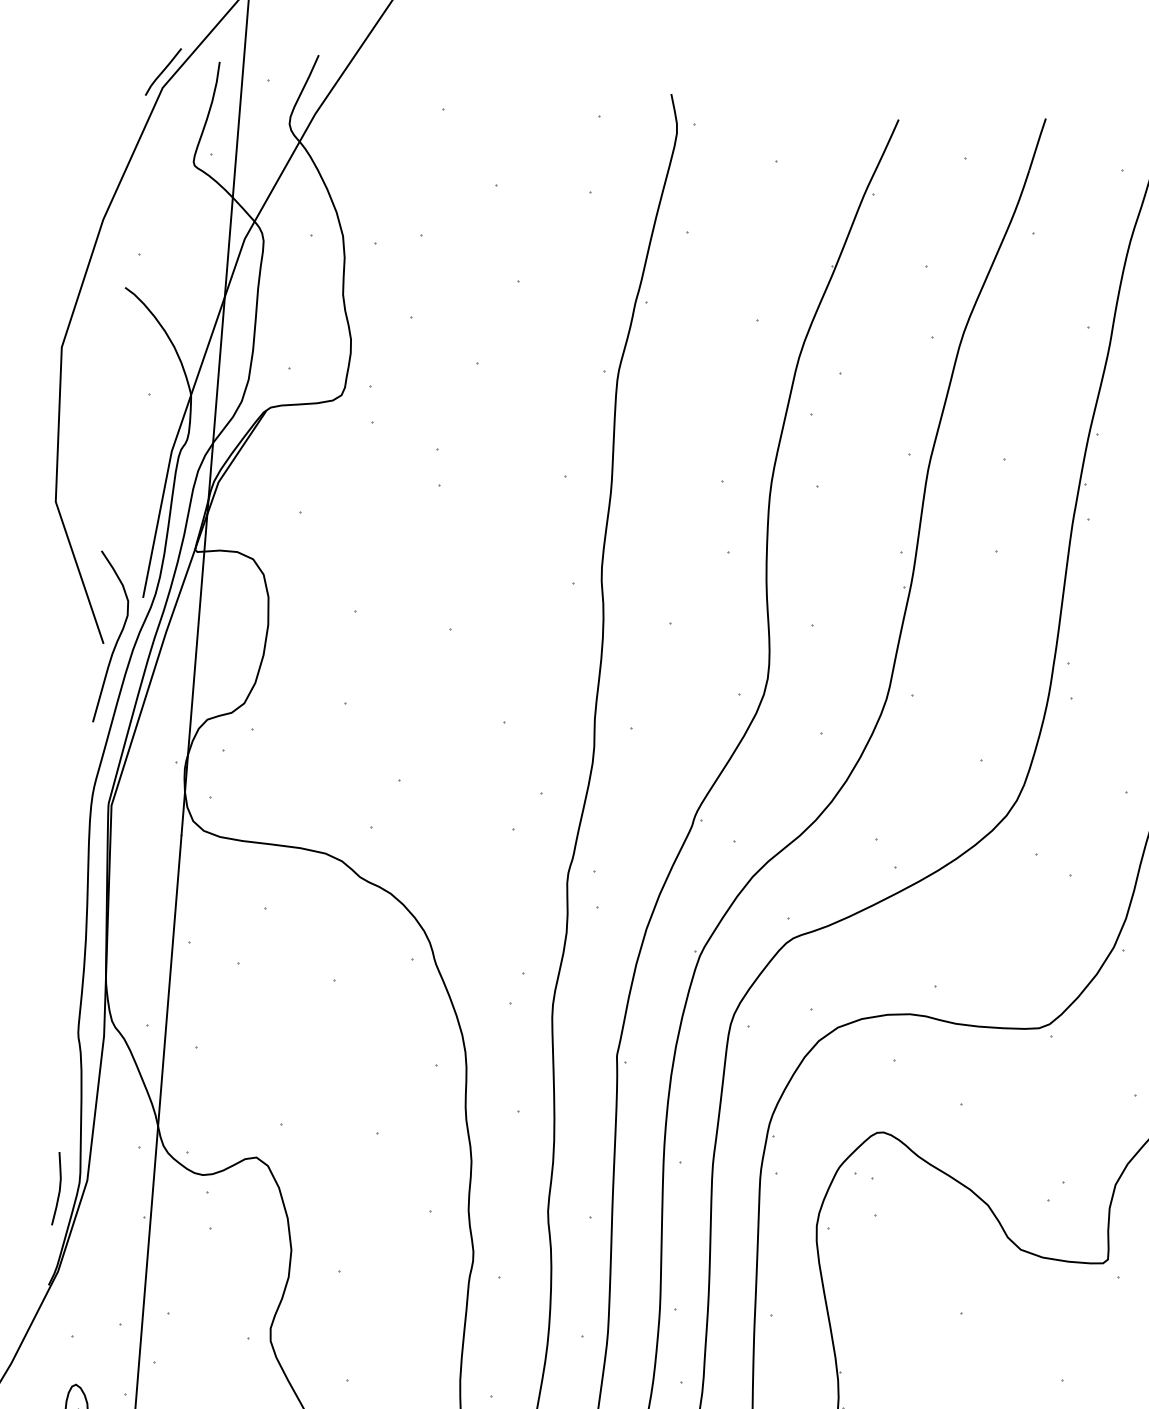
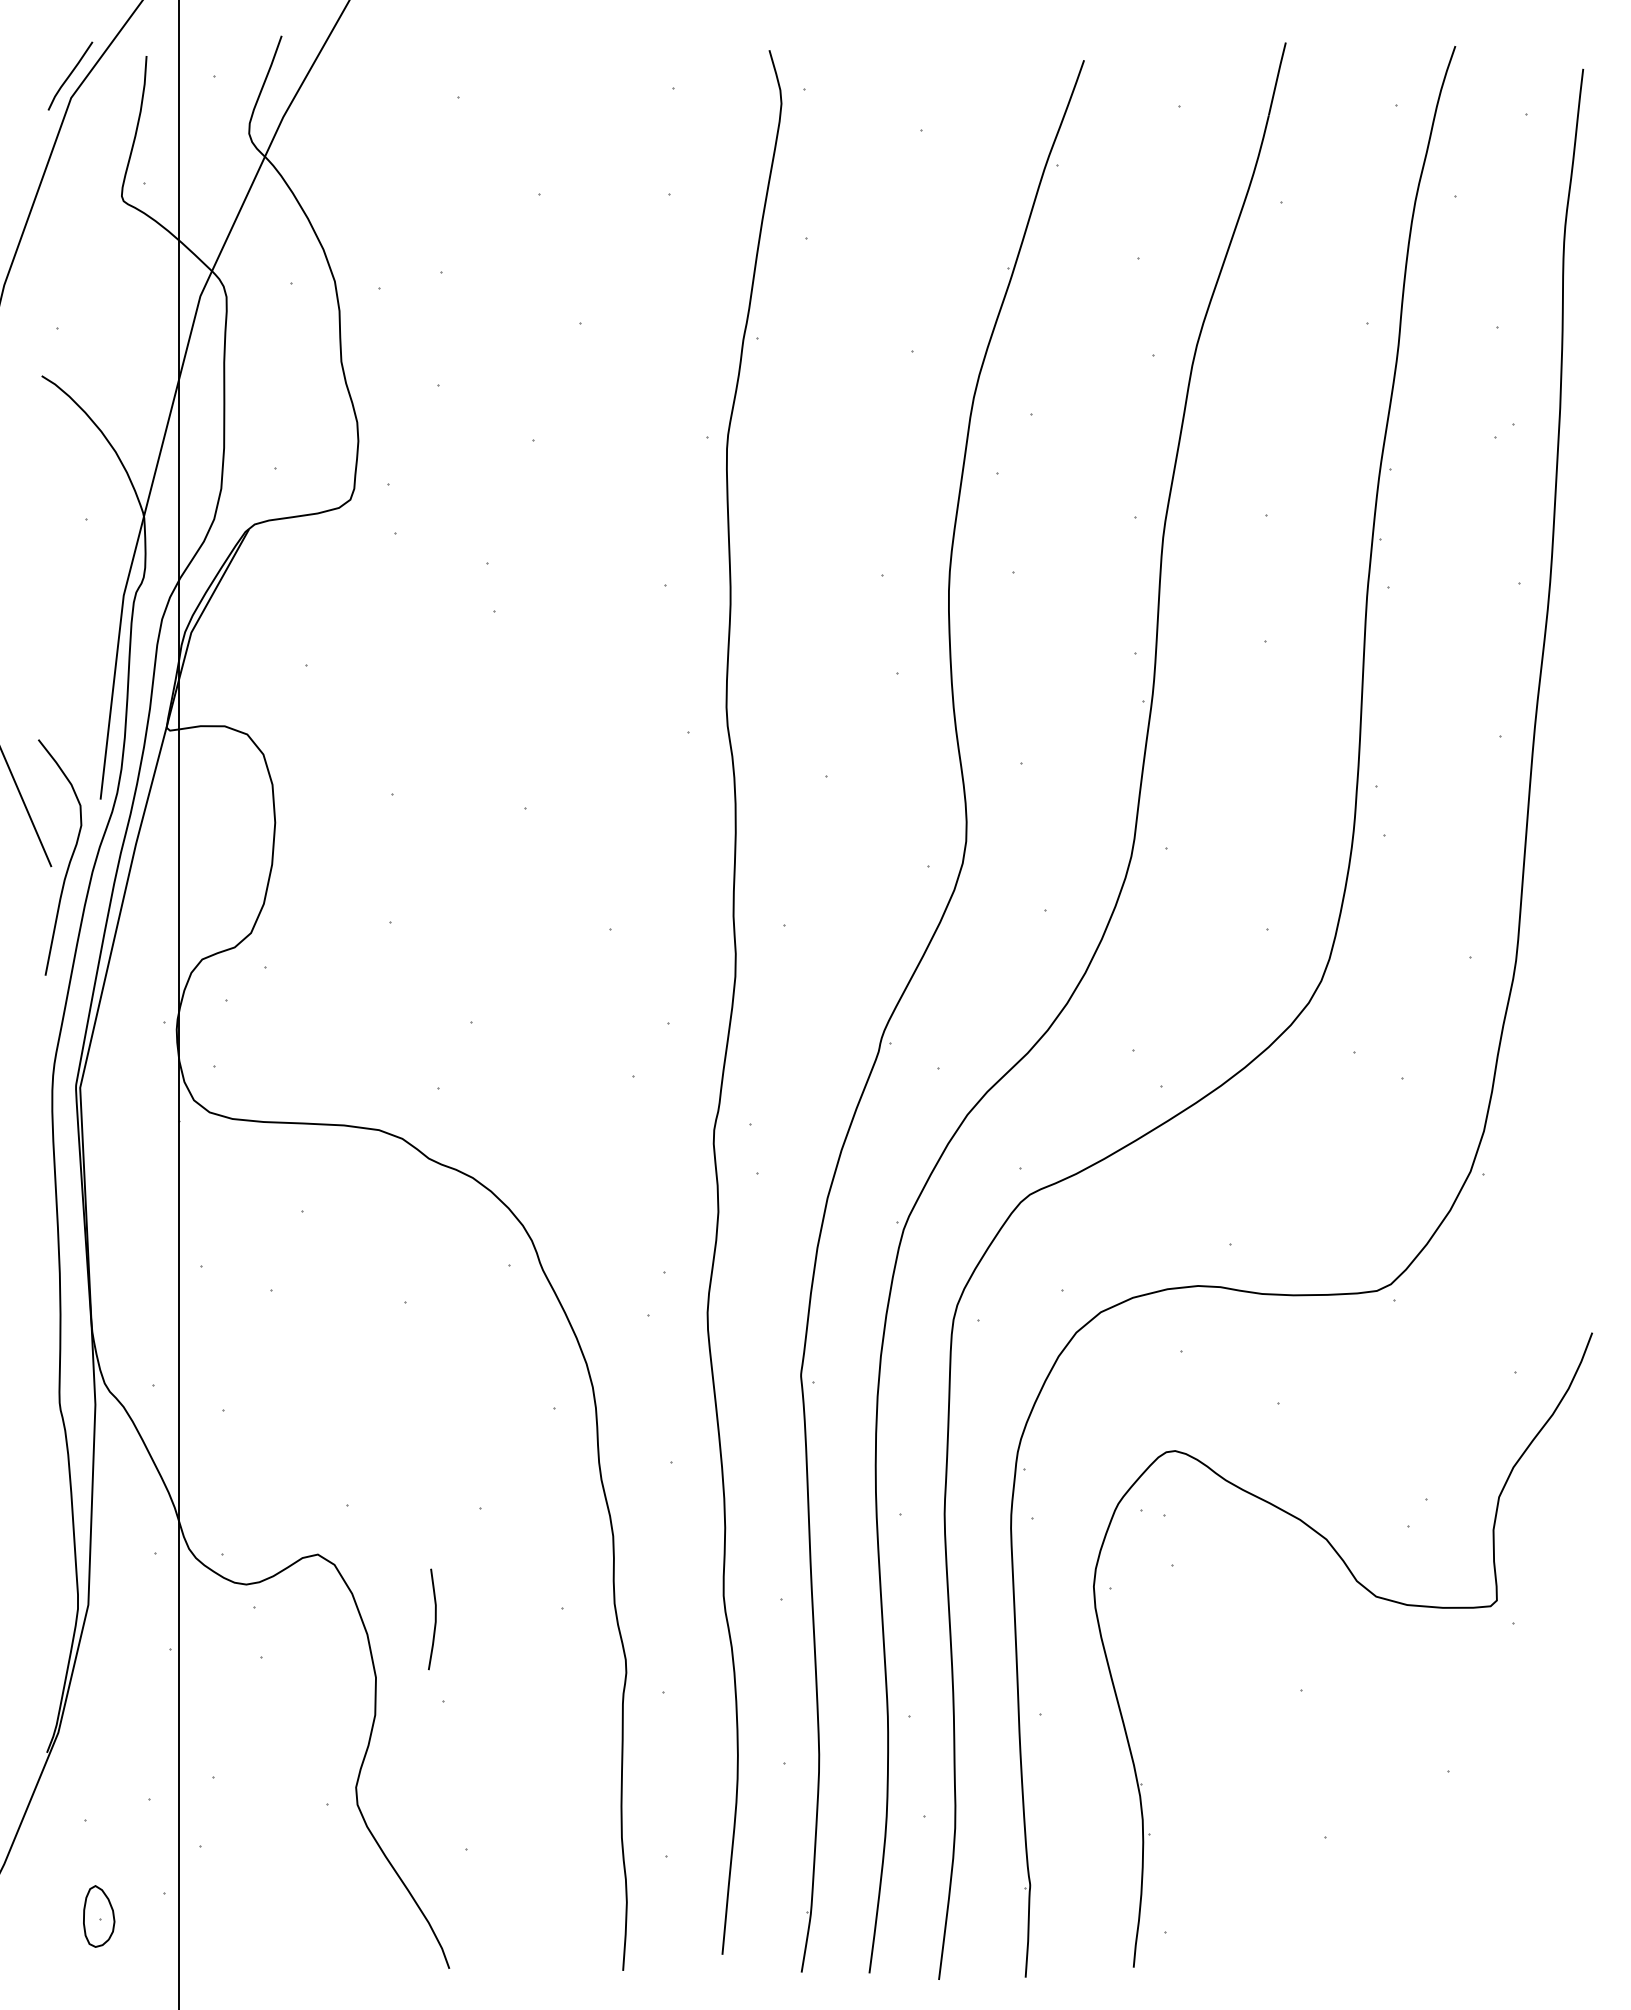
curve: (59, 1188) -> (434, 1619), moved

